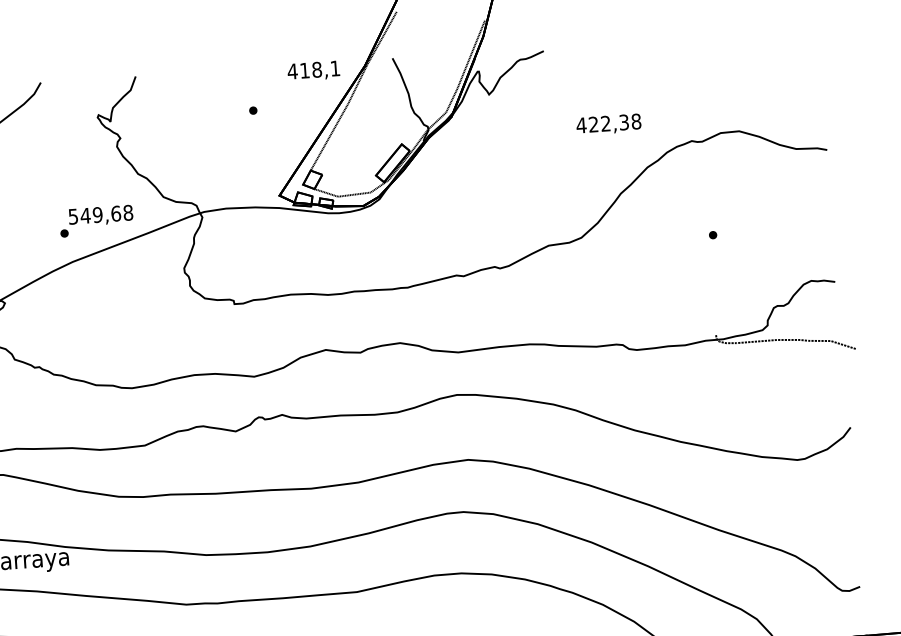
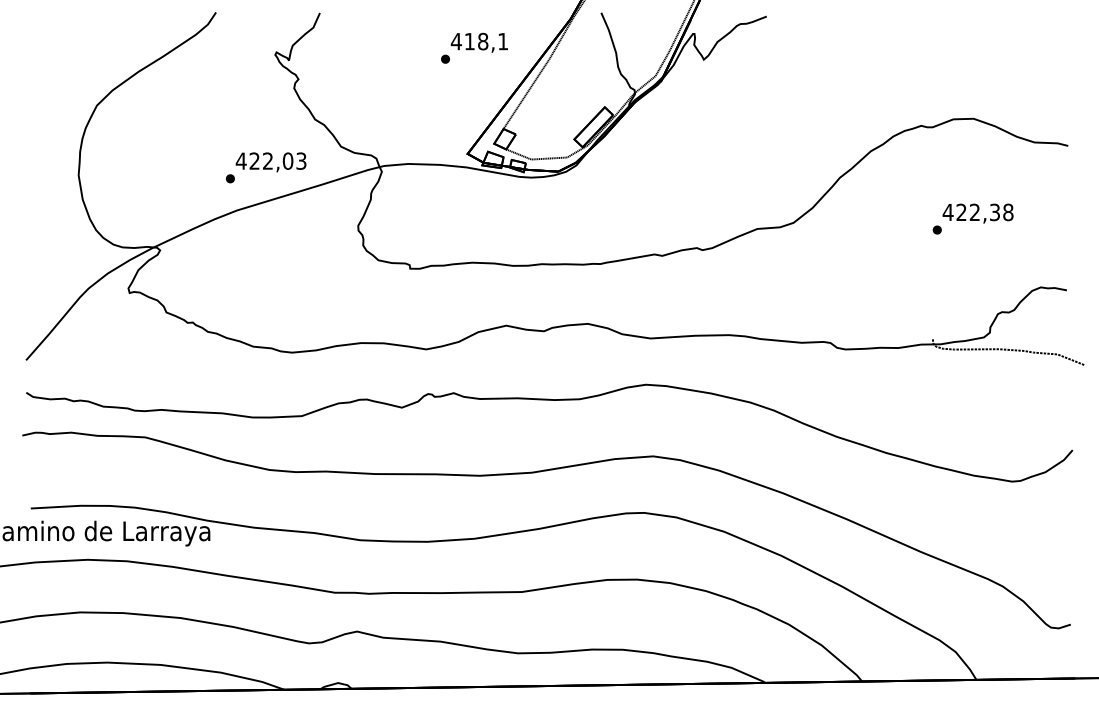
text: (312, 70) -> (478, 42), moved
text: (608, 124) -> (977, 213), moved
text: (100, 214) -> (270, 160), 549,68 -> 422,03

